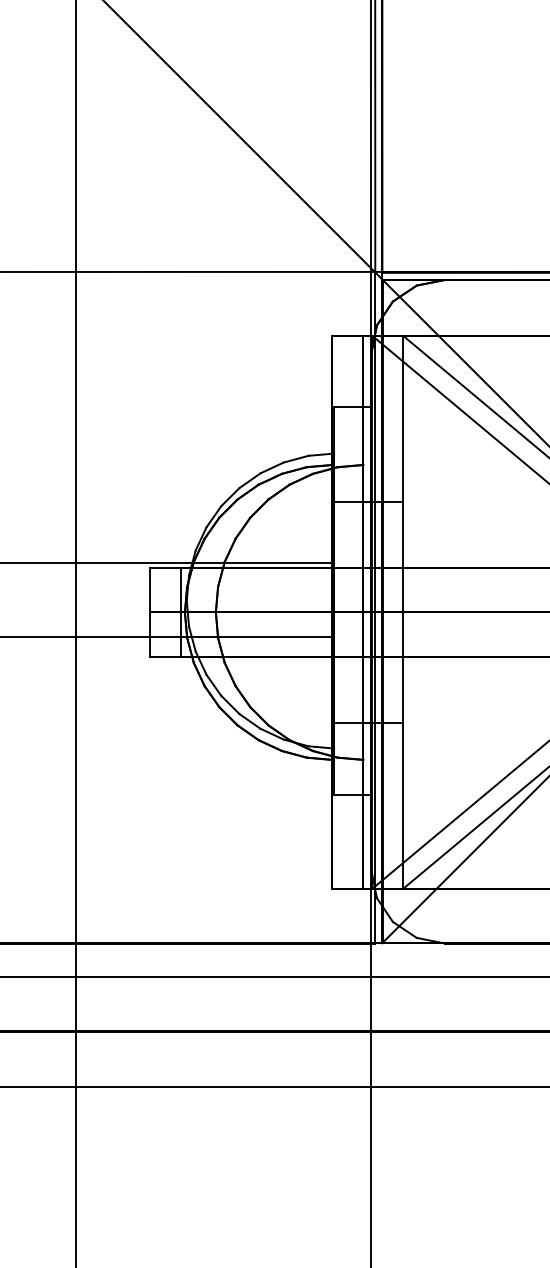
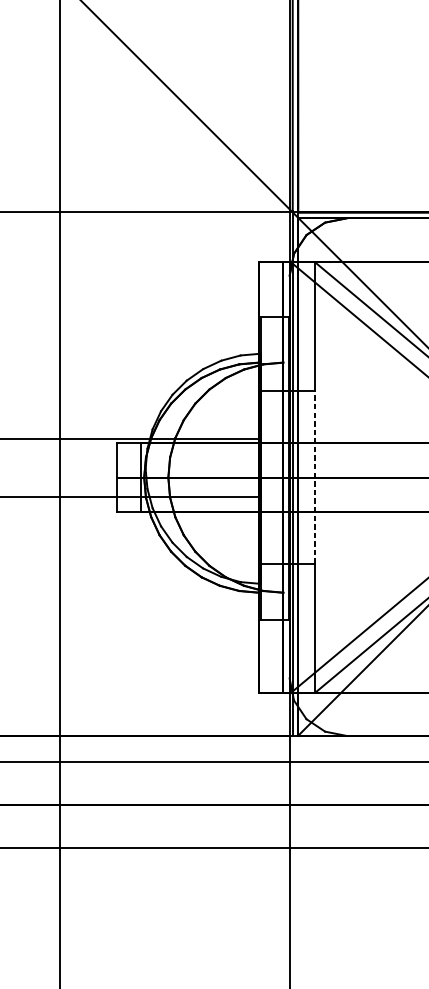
line: (403, 612) -> (314, 477), solid -> dashed

